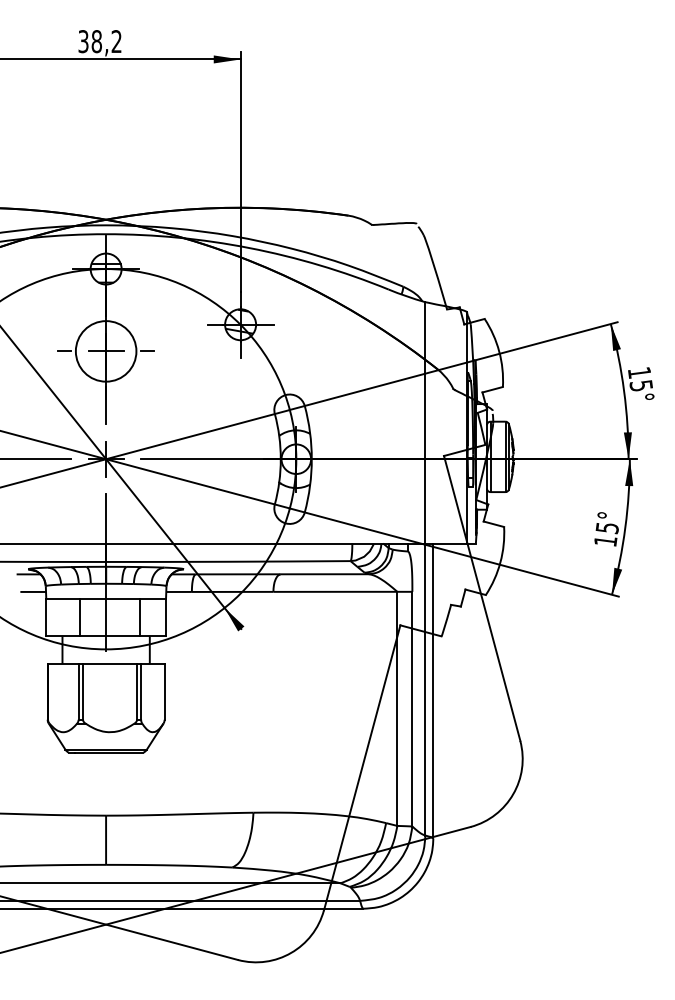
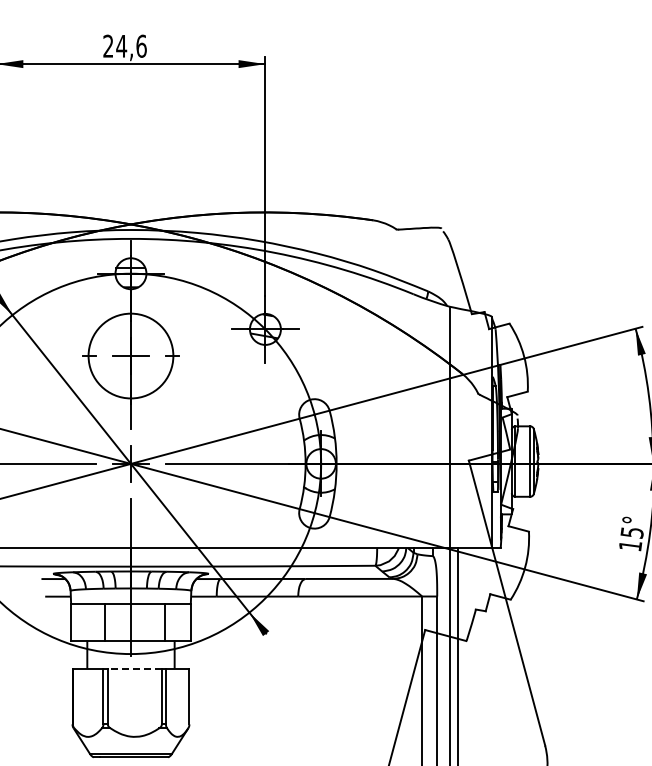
text: (100, 41) -> (125, 46), 38,2 -> 24,6
circle: (105, 351) -> (130, 356), size x1.4
line: (110, 664) -> (135, 669), solid -> dashed

